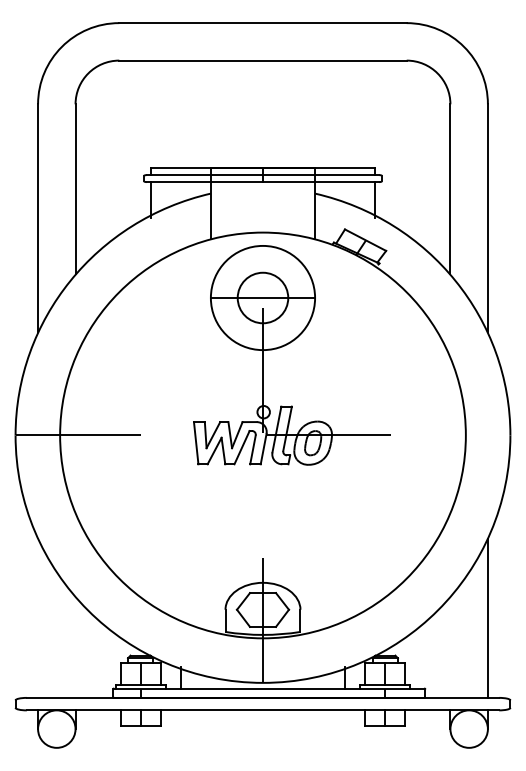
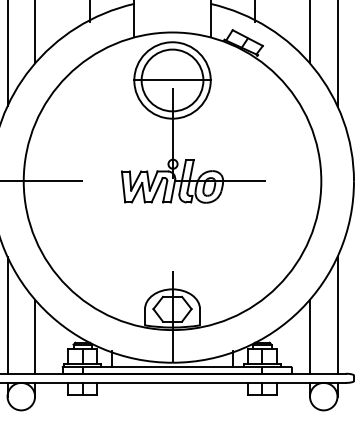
circle: (262, 297) -> (172, 80), size x1.67
line: (38, 617) -> (7, 314), added
line: (75, 646) -> (35, 336), added
line: (450, 646) -> (310, 336), added

